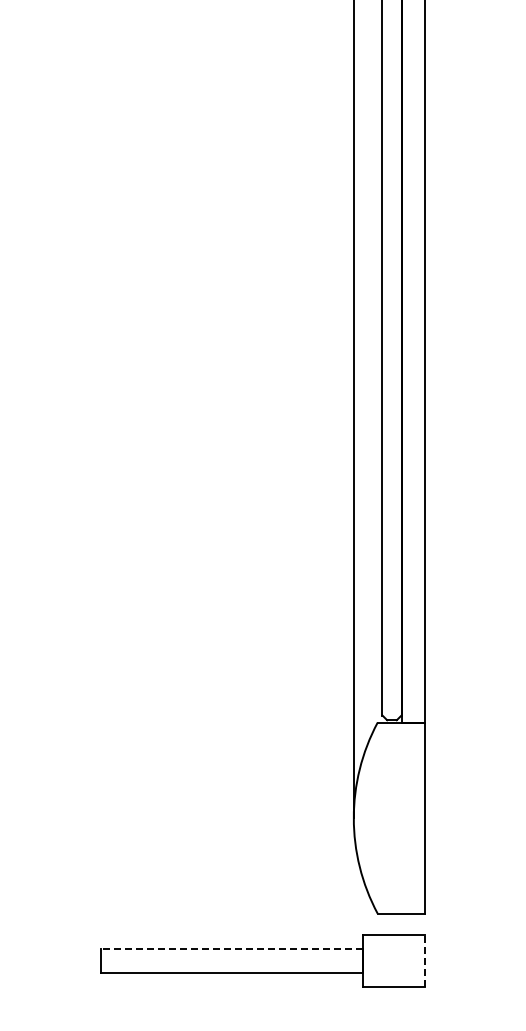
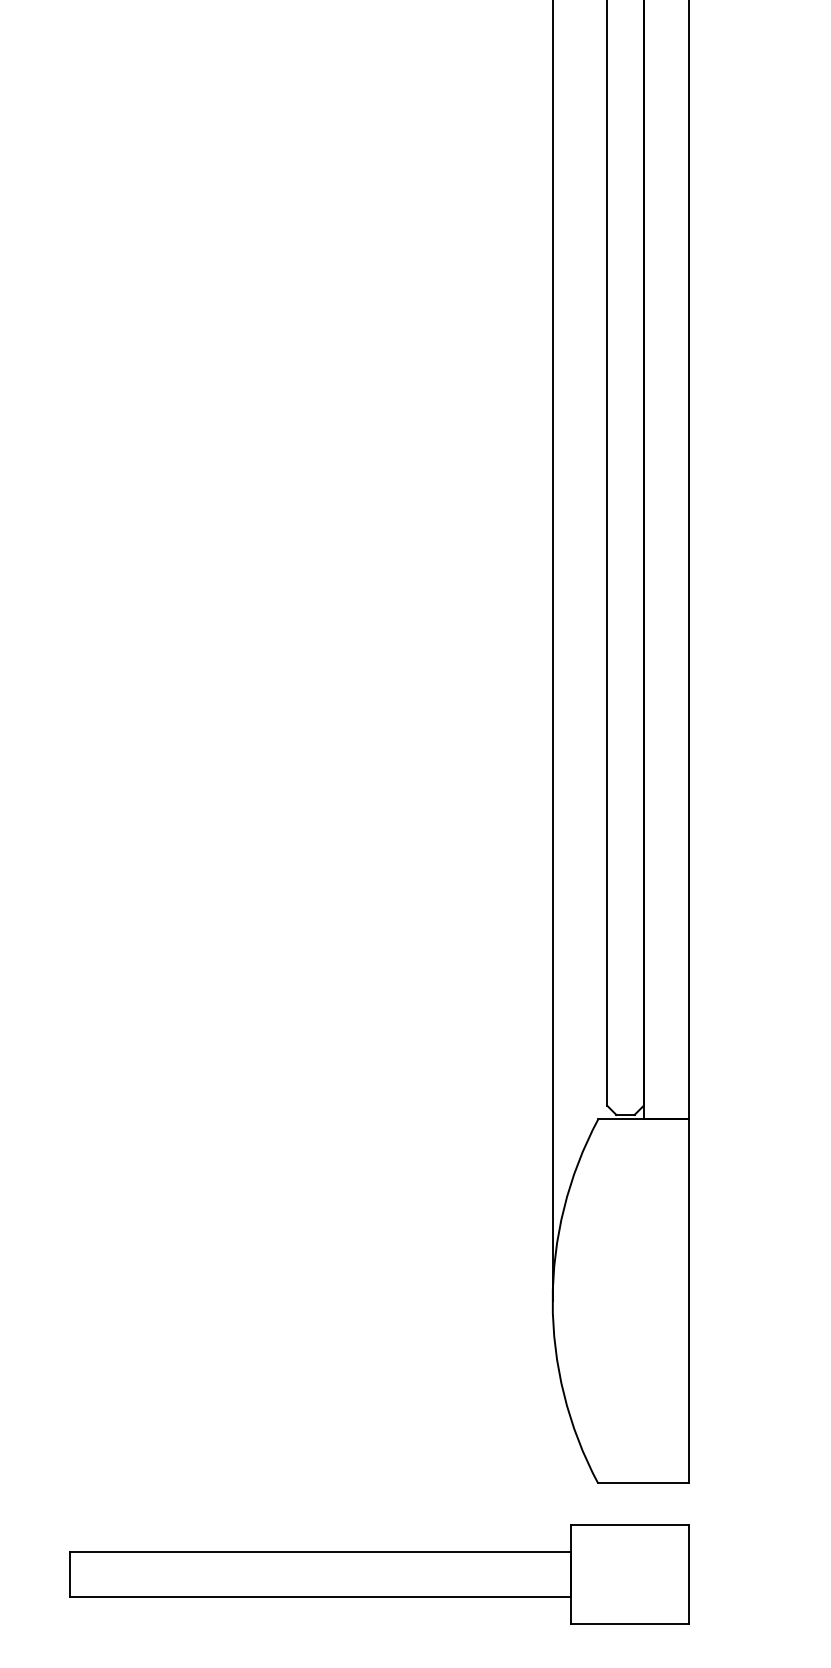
line: (231, 949) -> (319, 1551), dashed -> solid
line: (425, 961) -> (689, 1574), dashed -> solid

